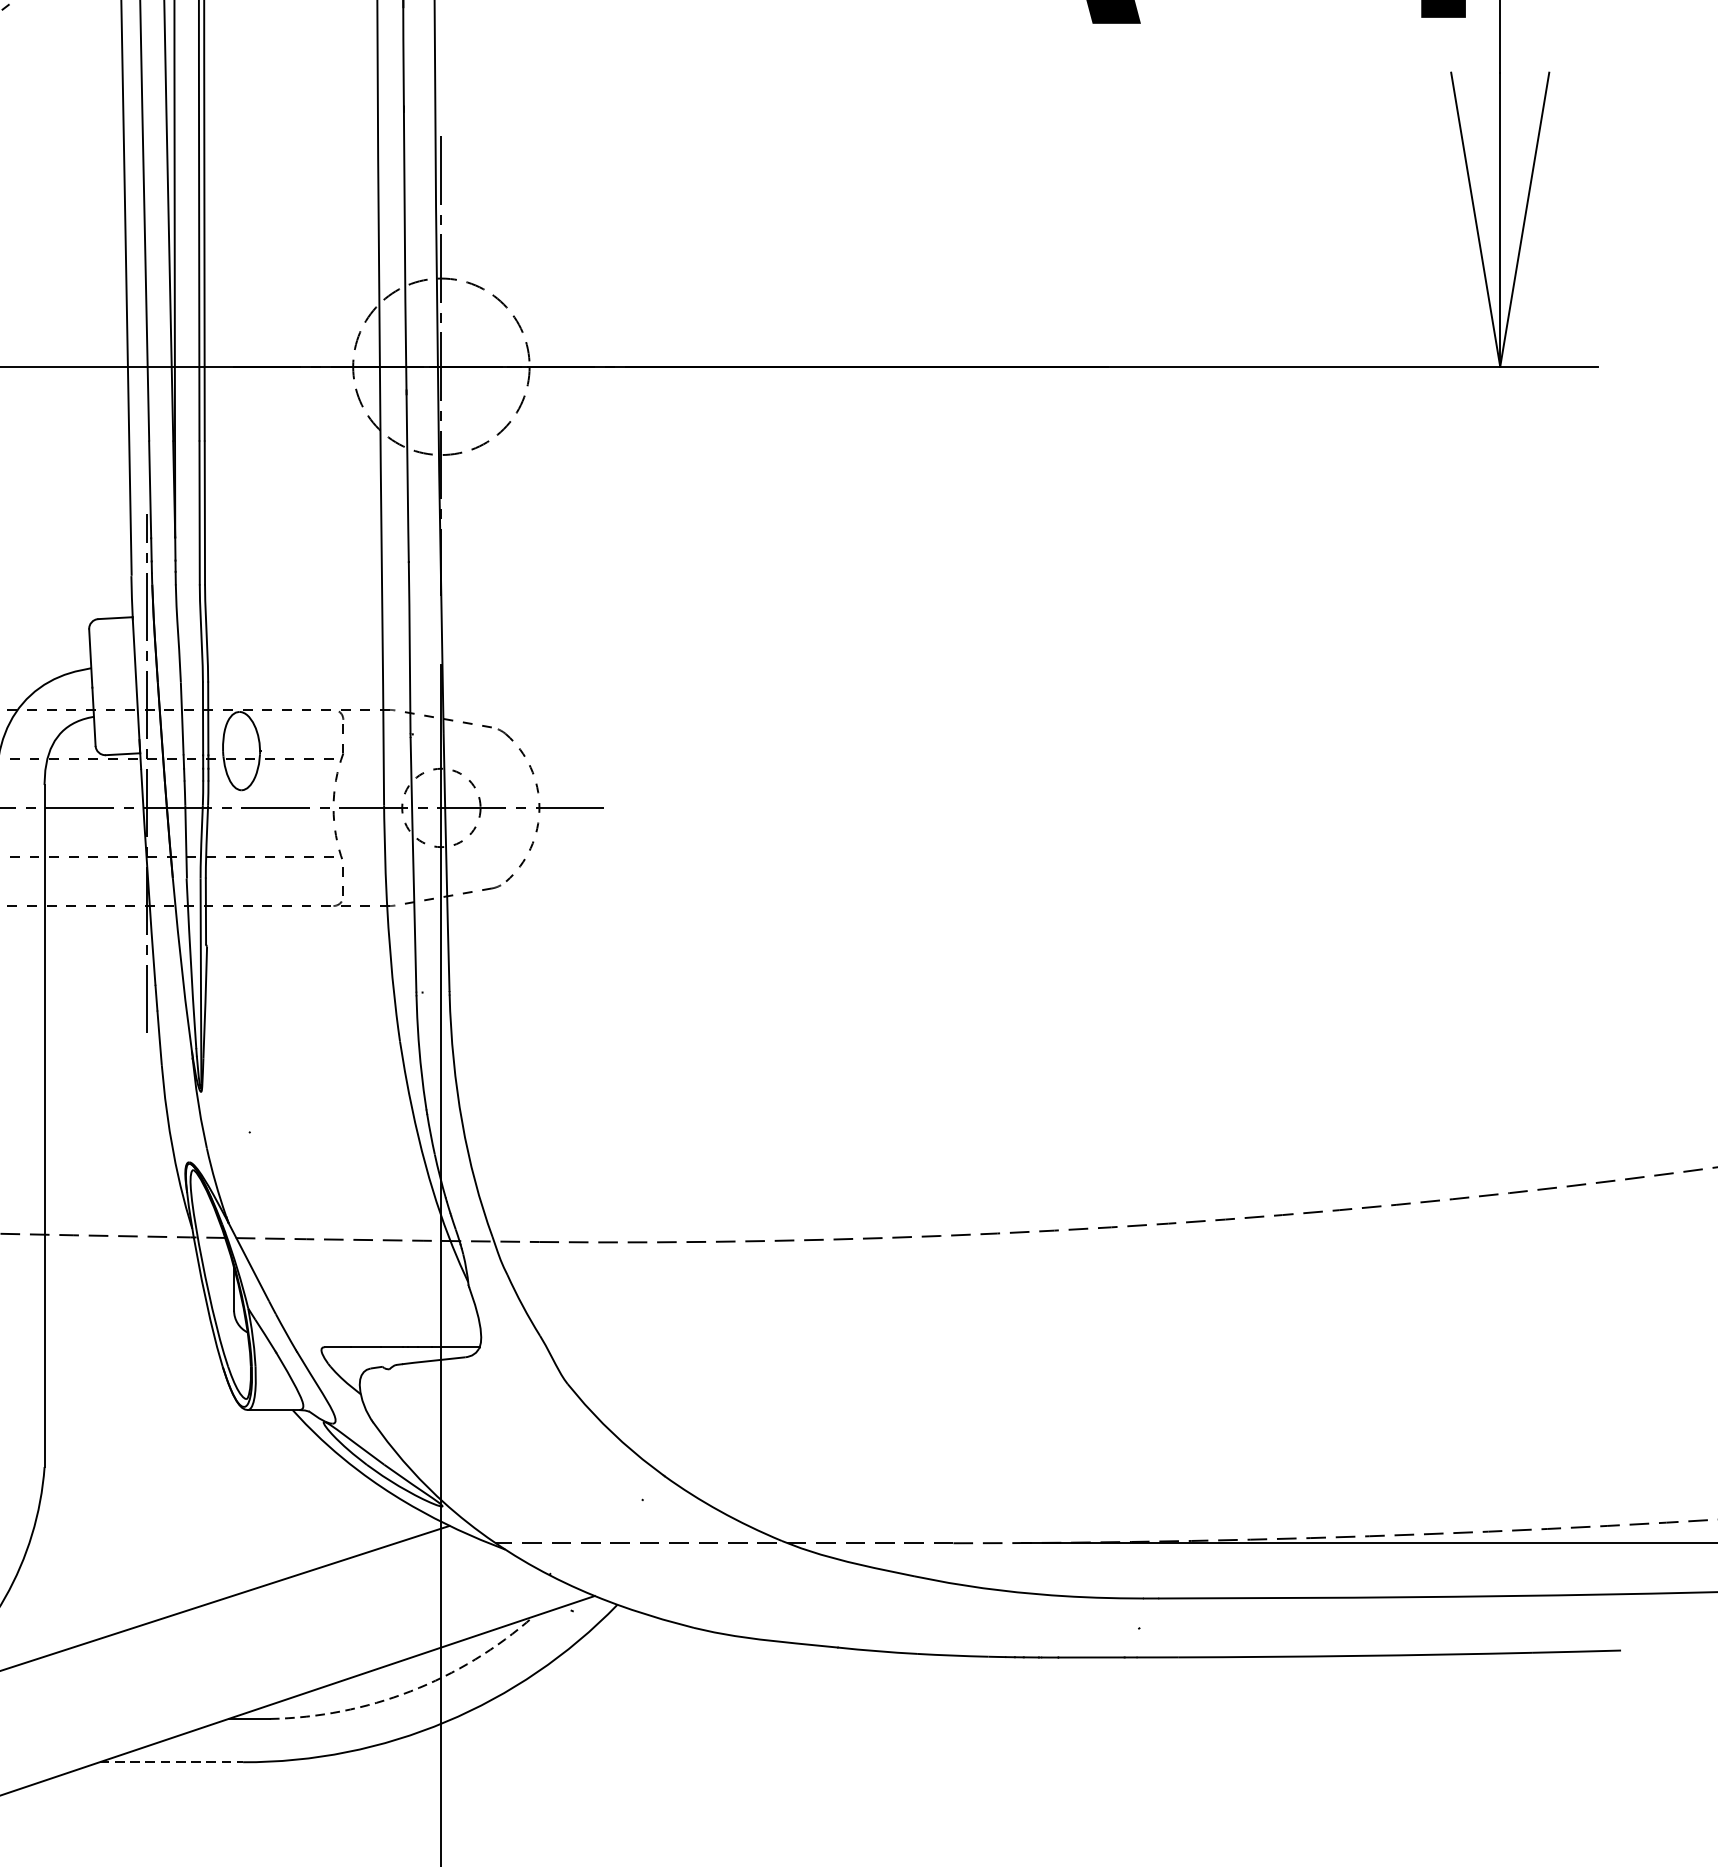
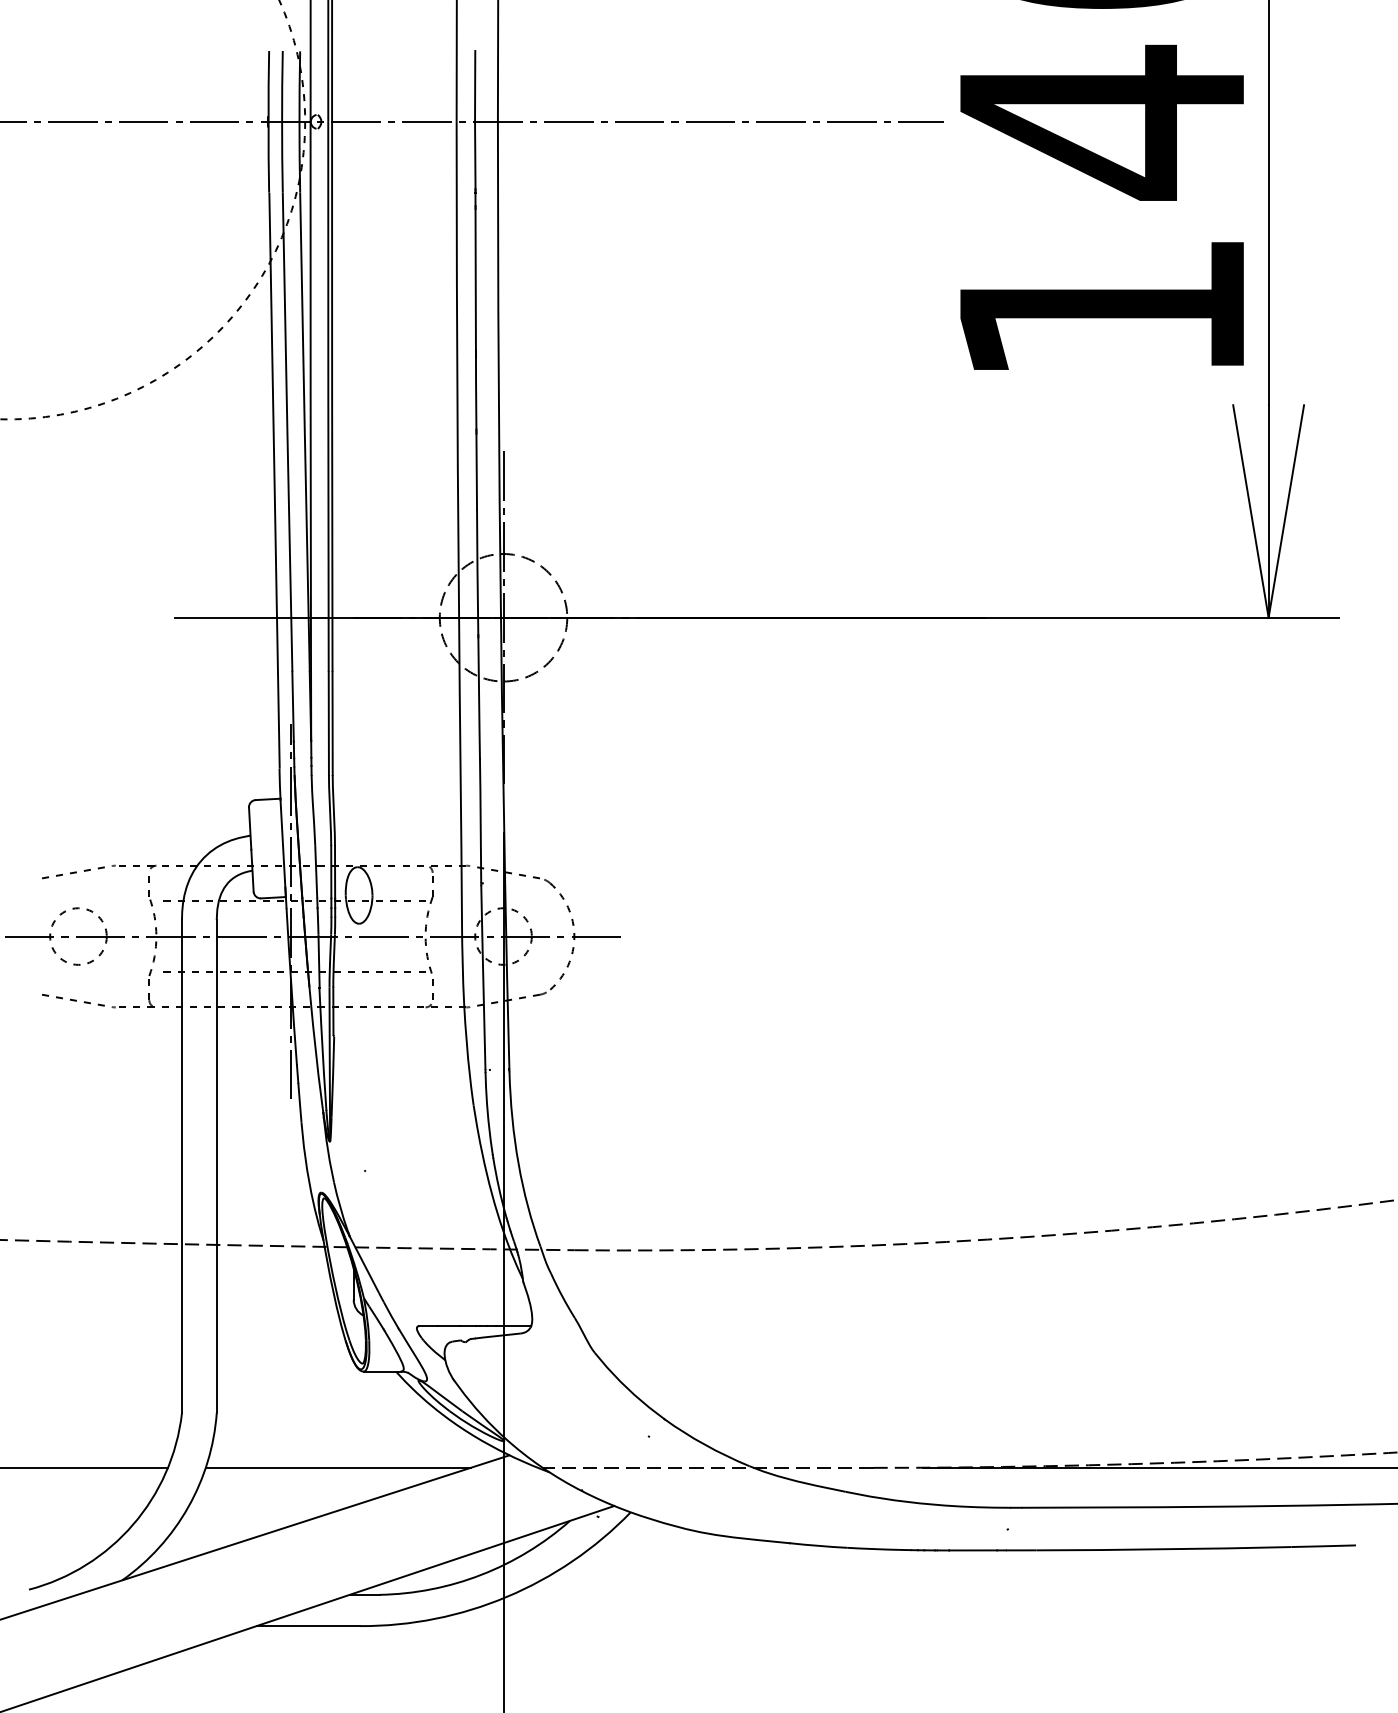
line: (213, 1542) -> (338, 1467), added
arc: (410, 1690) -> (481, 1574), dashed -> solid
line: (171, 1762) -> (308, 1626), dashed -> solid

